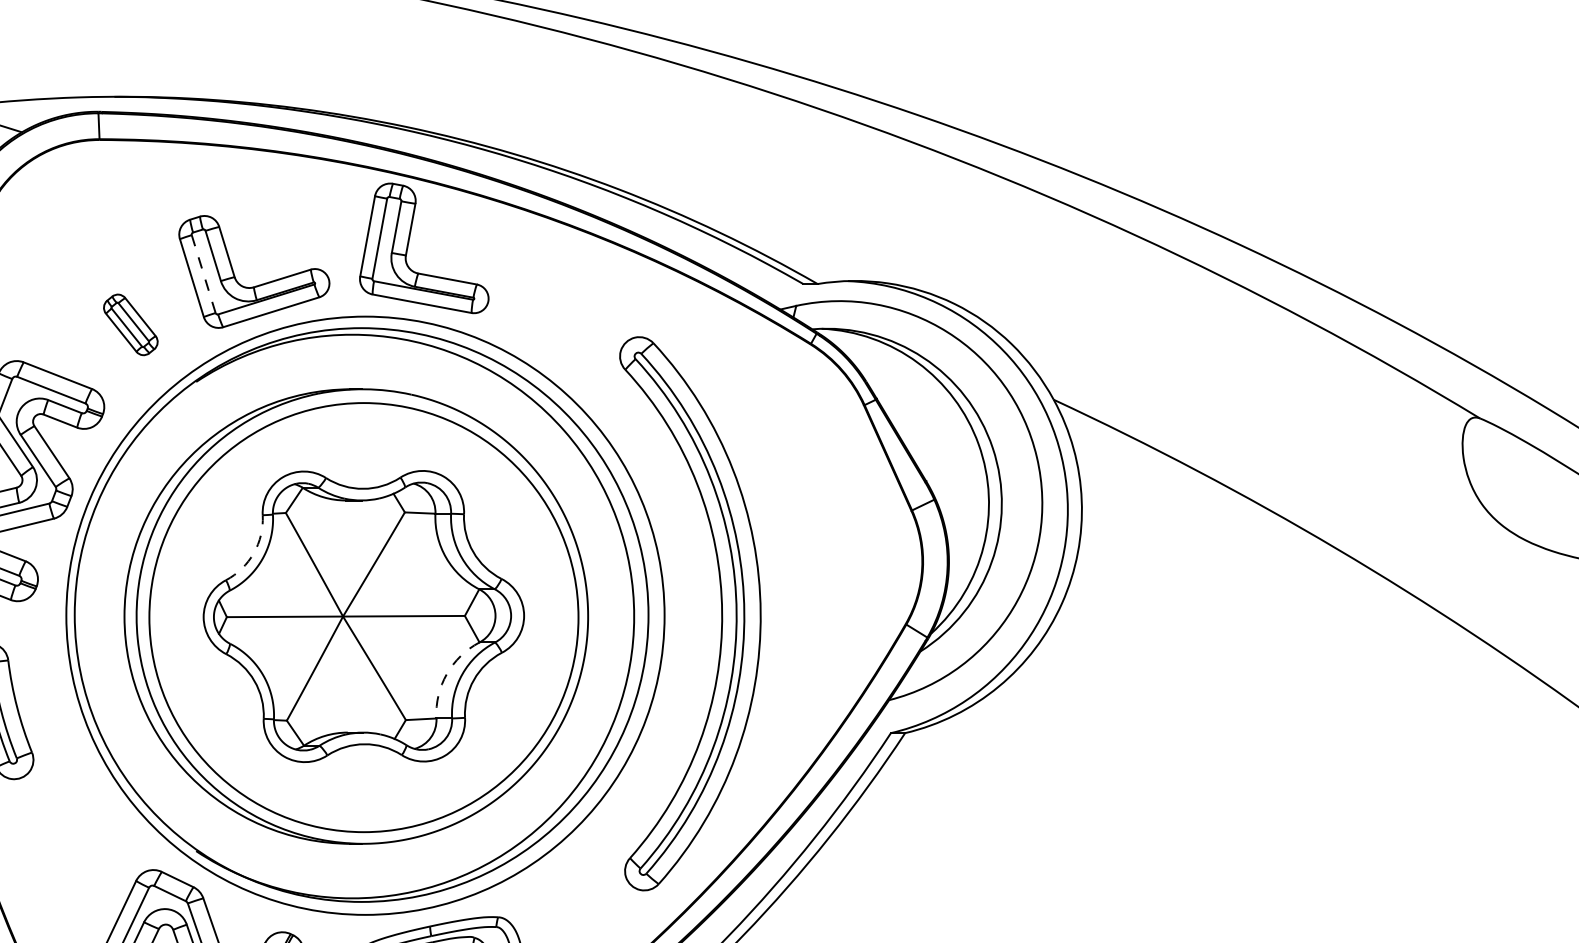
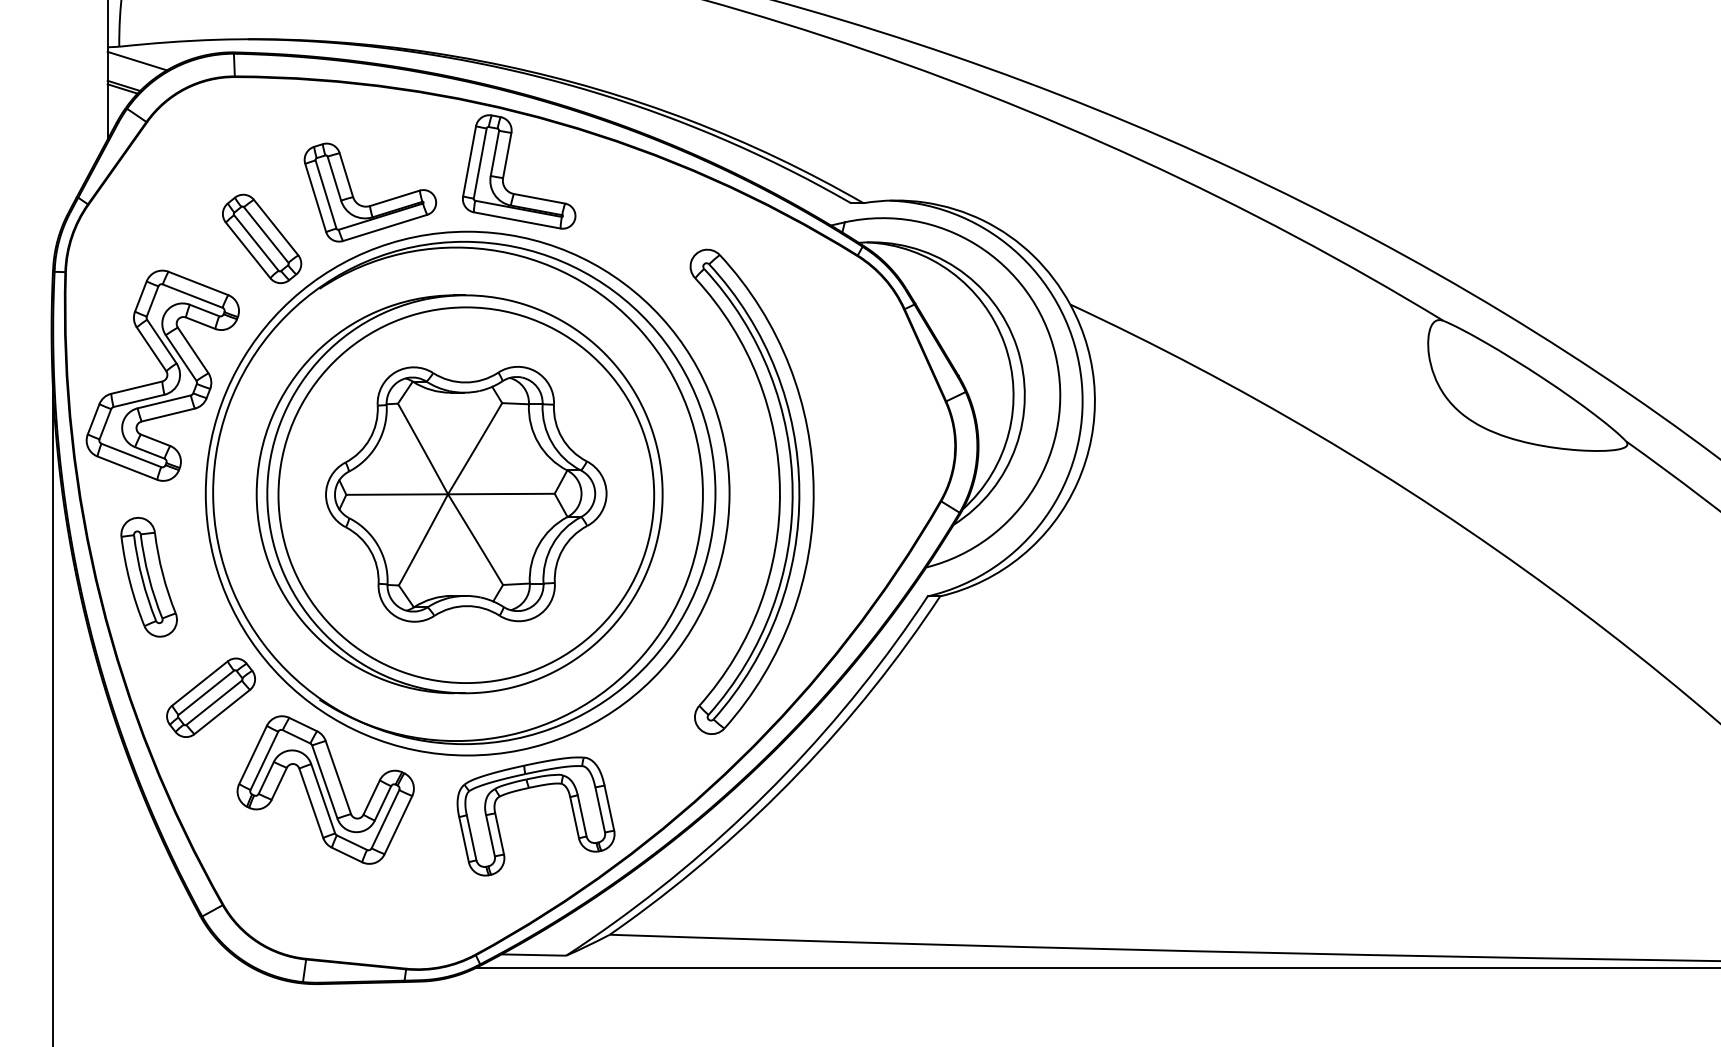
line: (204, 274) -> (326, 194), dashed -> solid
part: (131, 324) -> (262, 238), size x1.67
arc: (253, 552) -> (369, 438), dashed -> solid
arc: (446, 673) -> (538, 544), dashed -> solid
part: (71, 848) -> (210, 697), added

